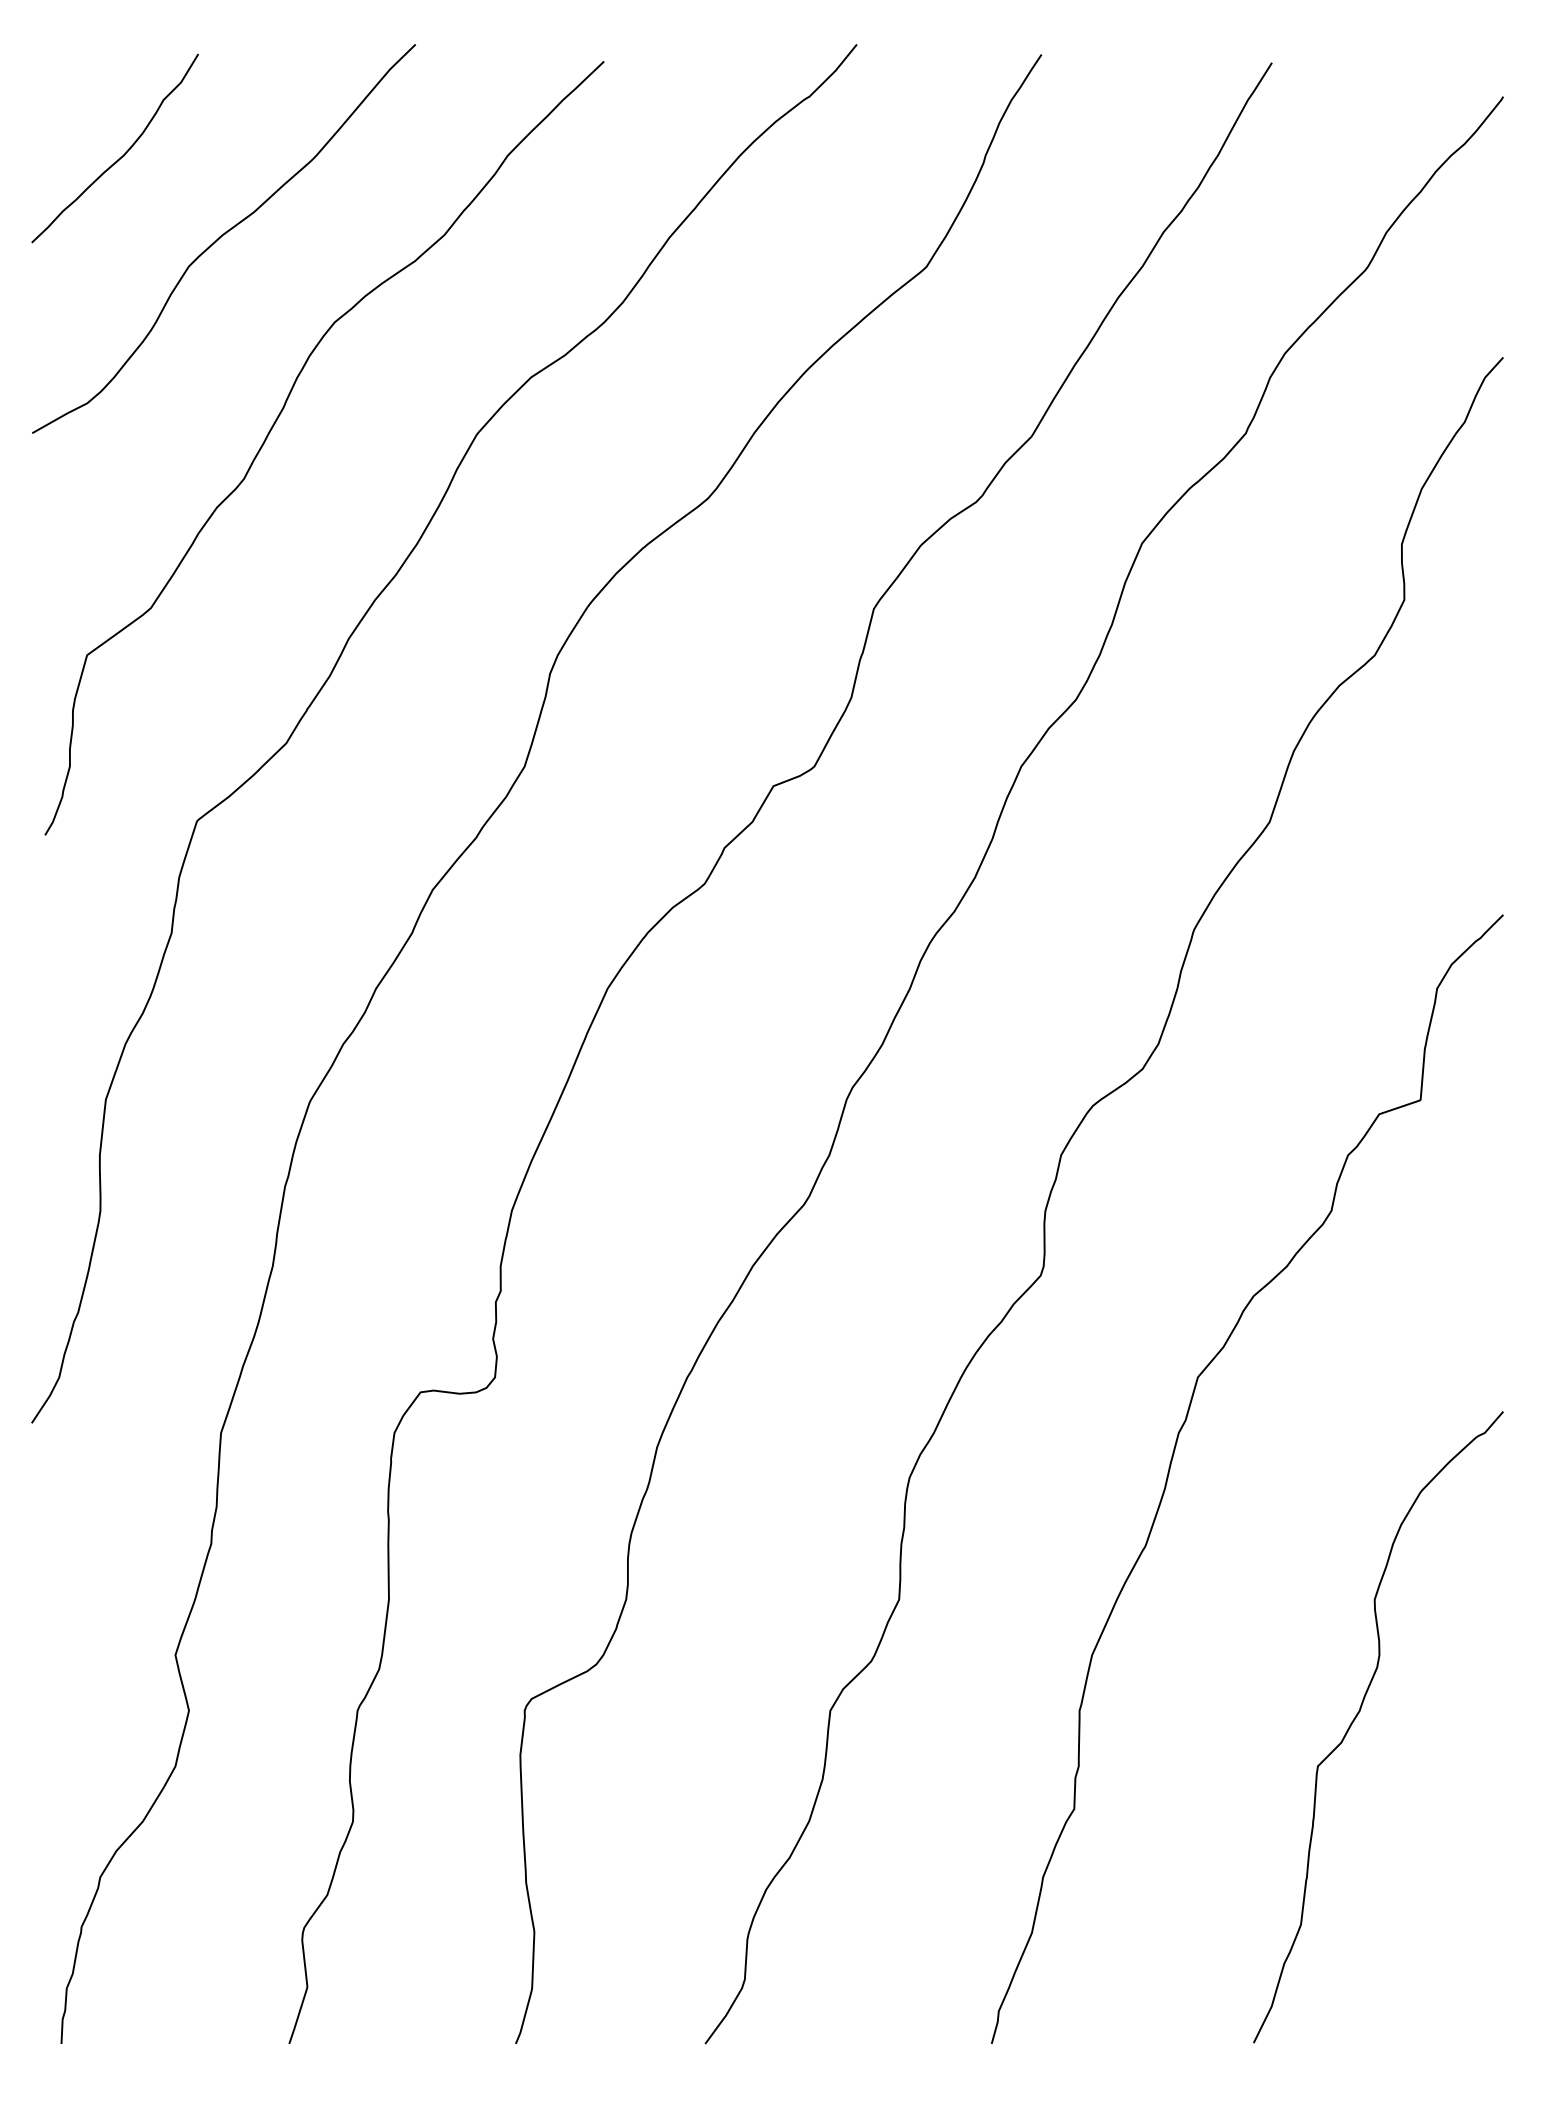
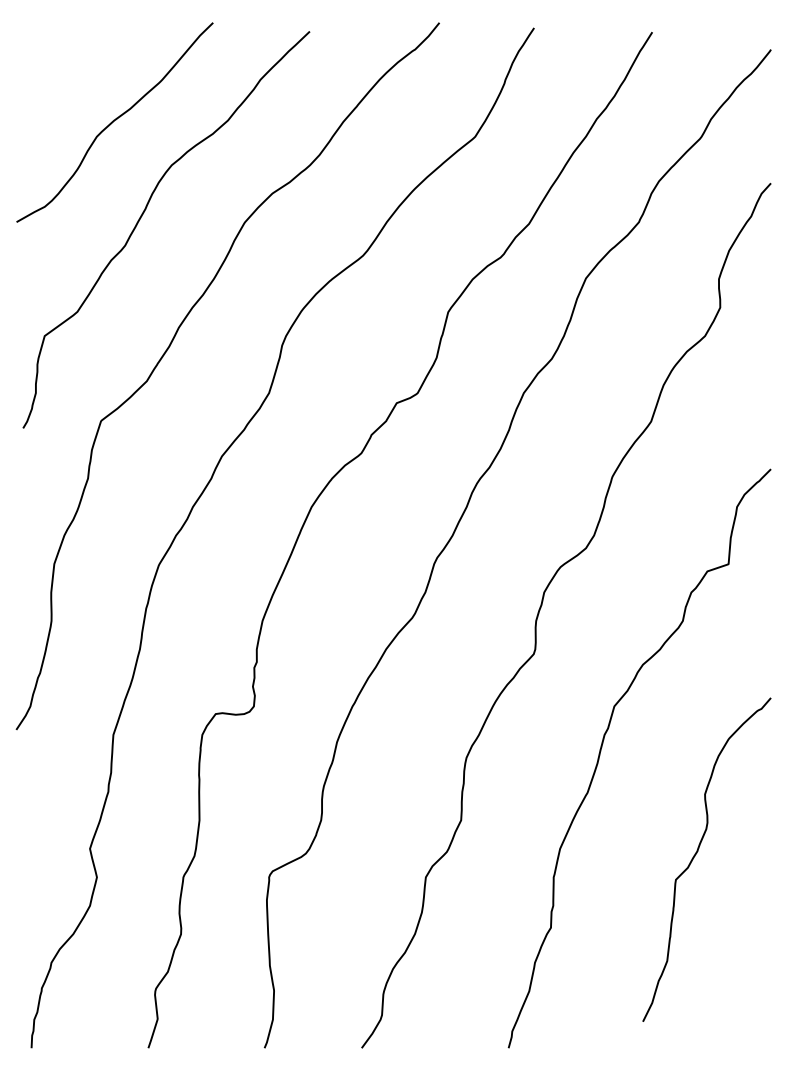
curve: (123, 153) -> (63, 78), removed
curve: (1359, 1714) -> (697, 853), moved

